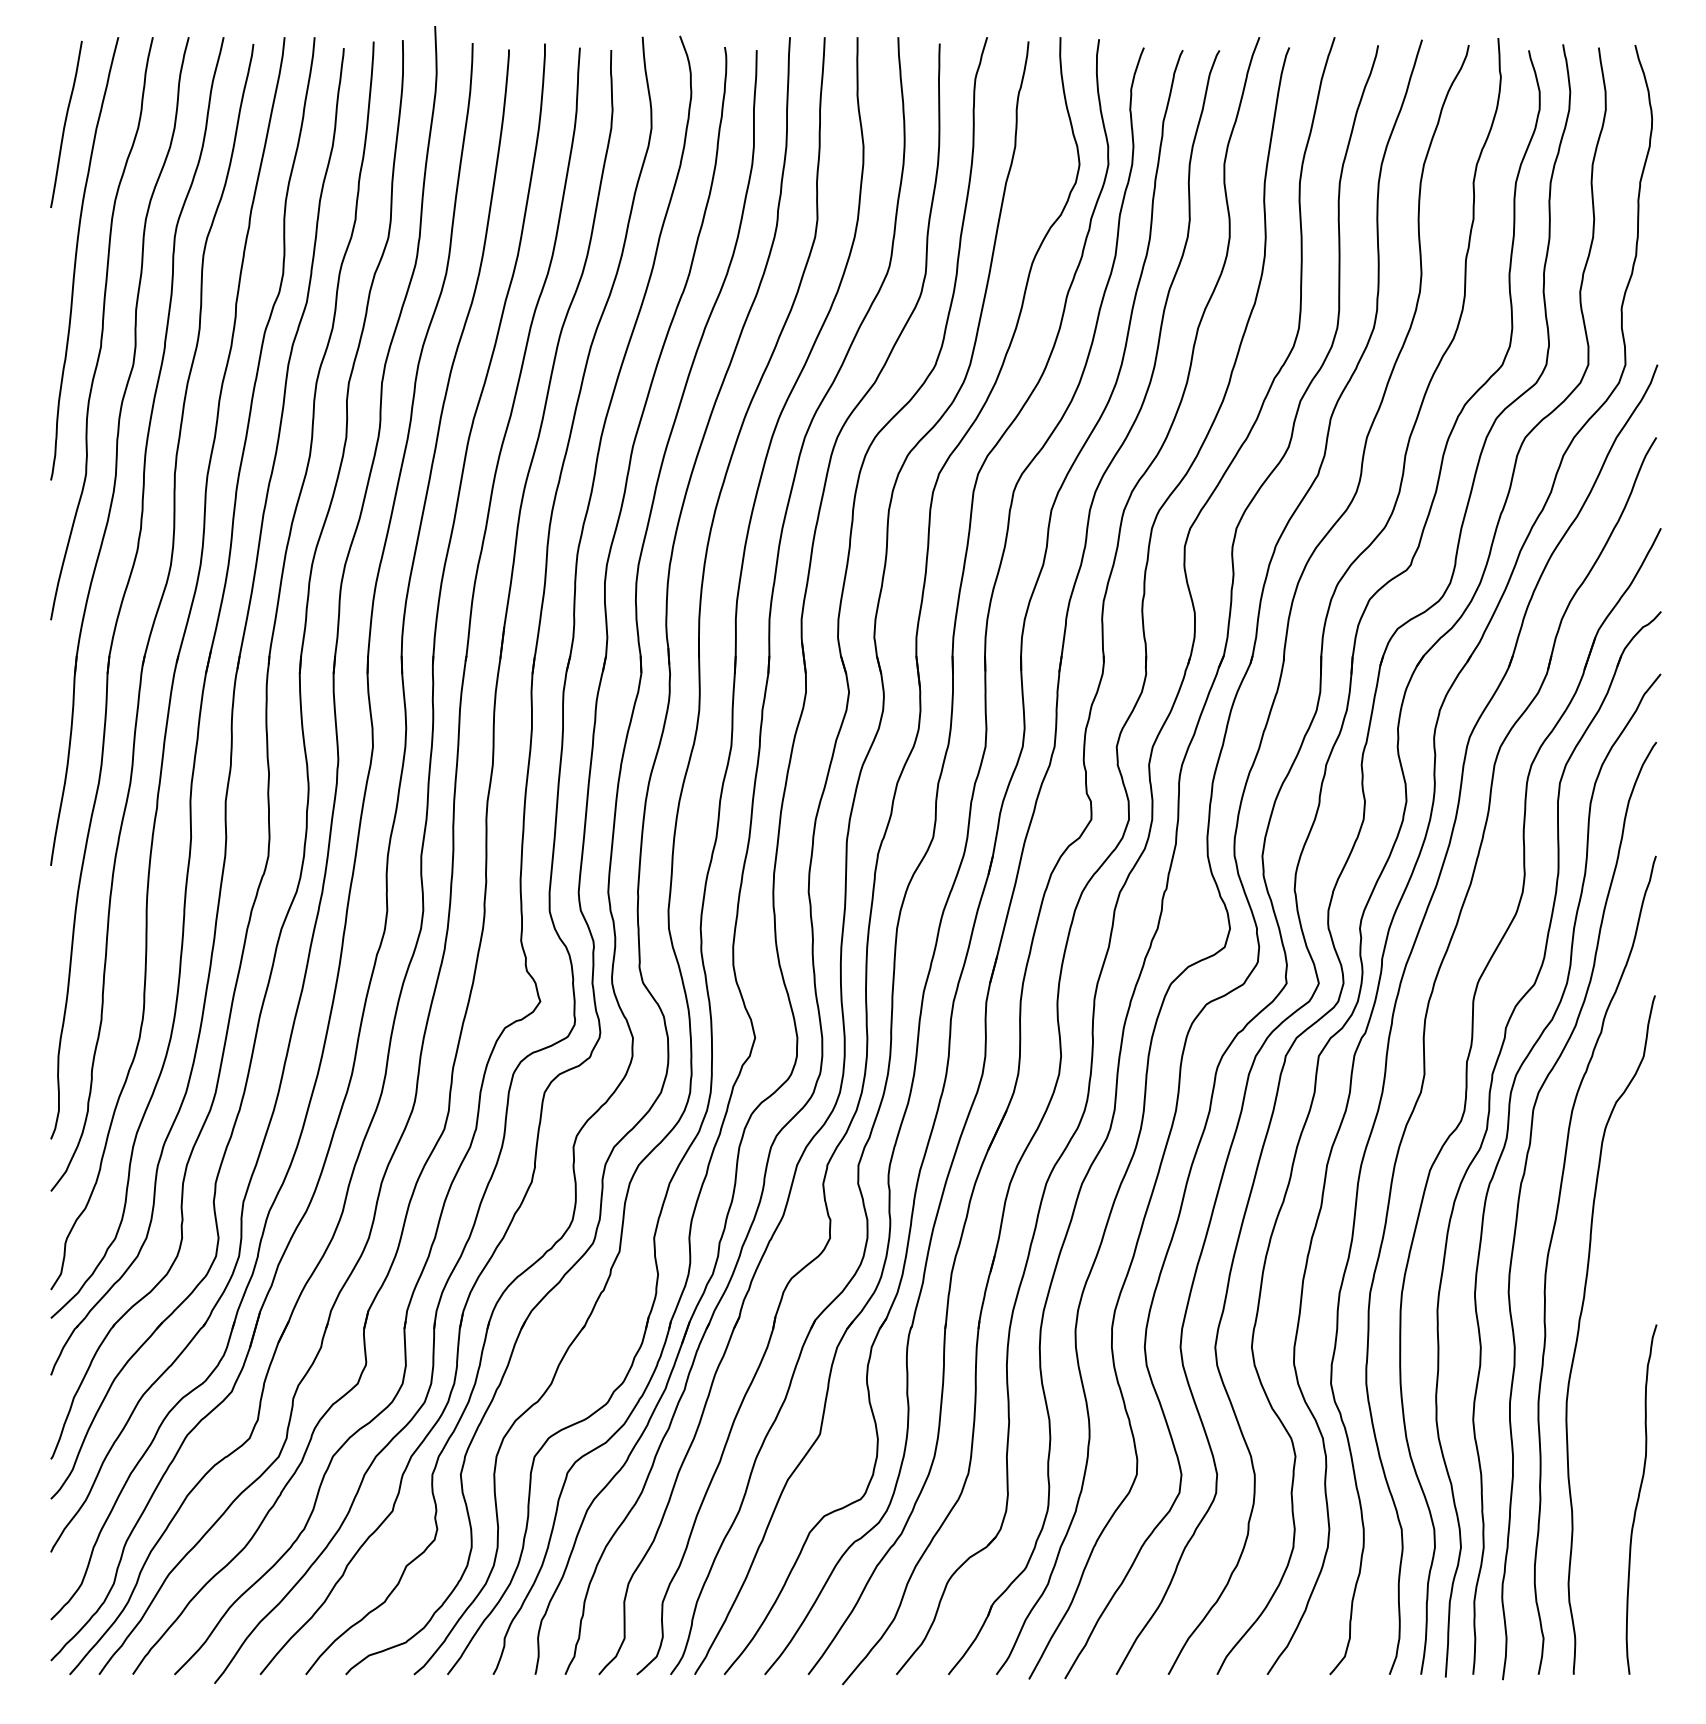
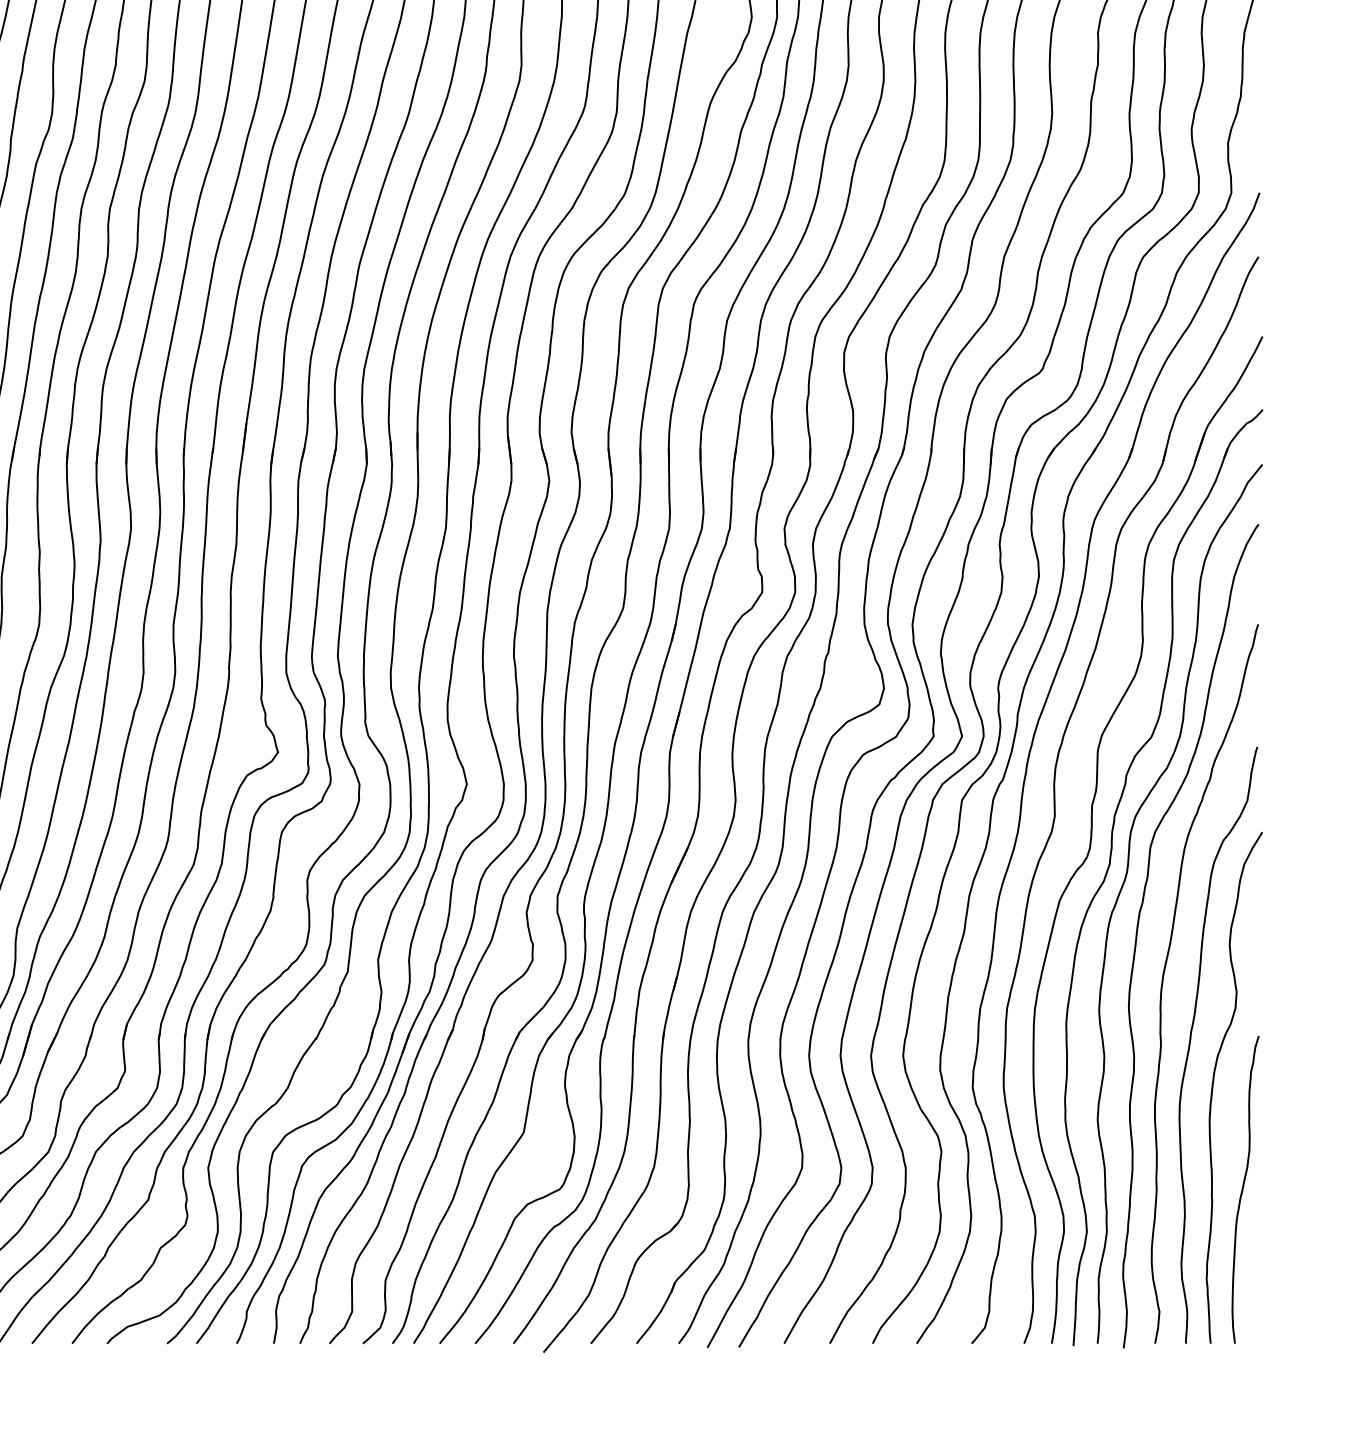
curve: (1605, 1380) -> (1213, 1085), added

